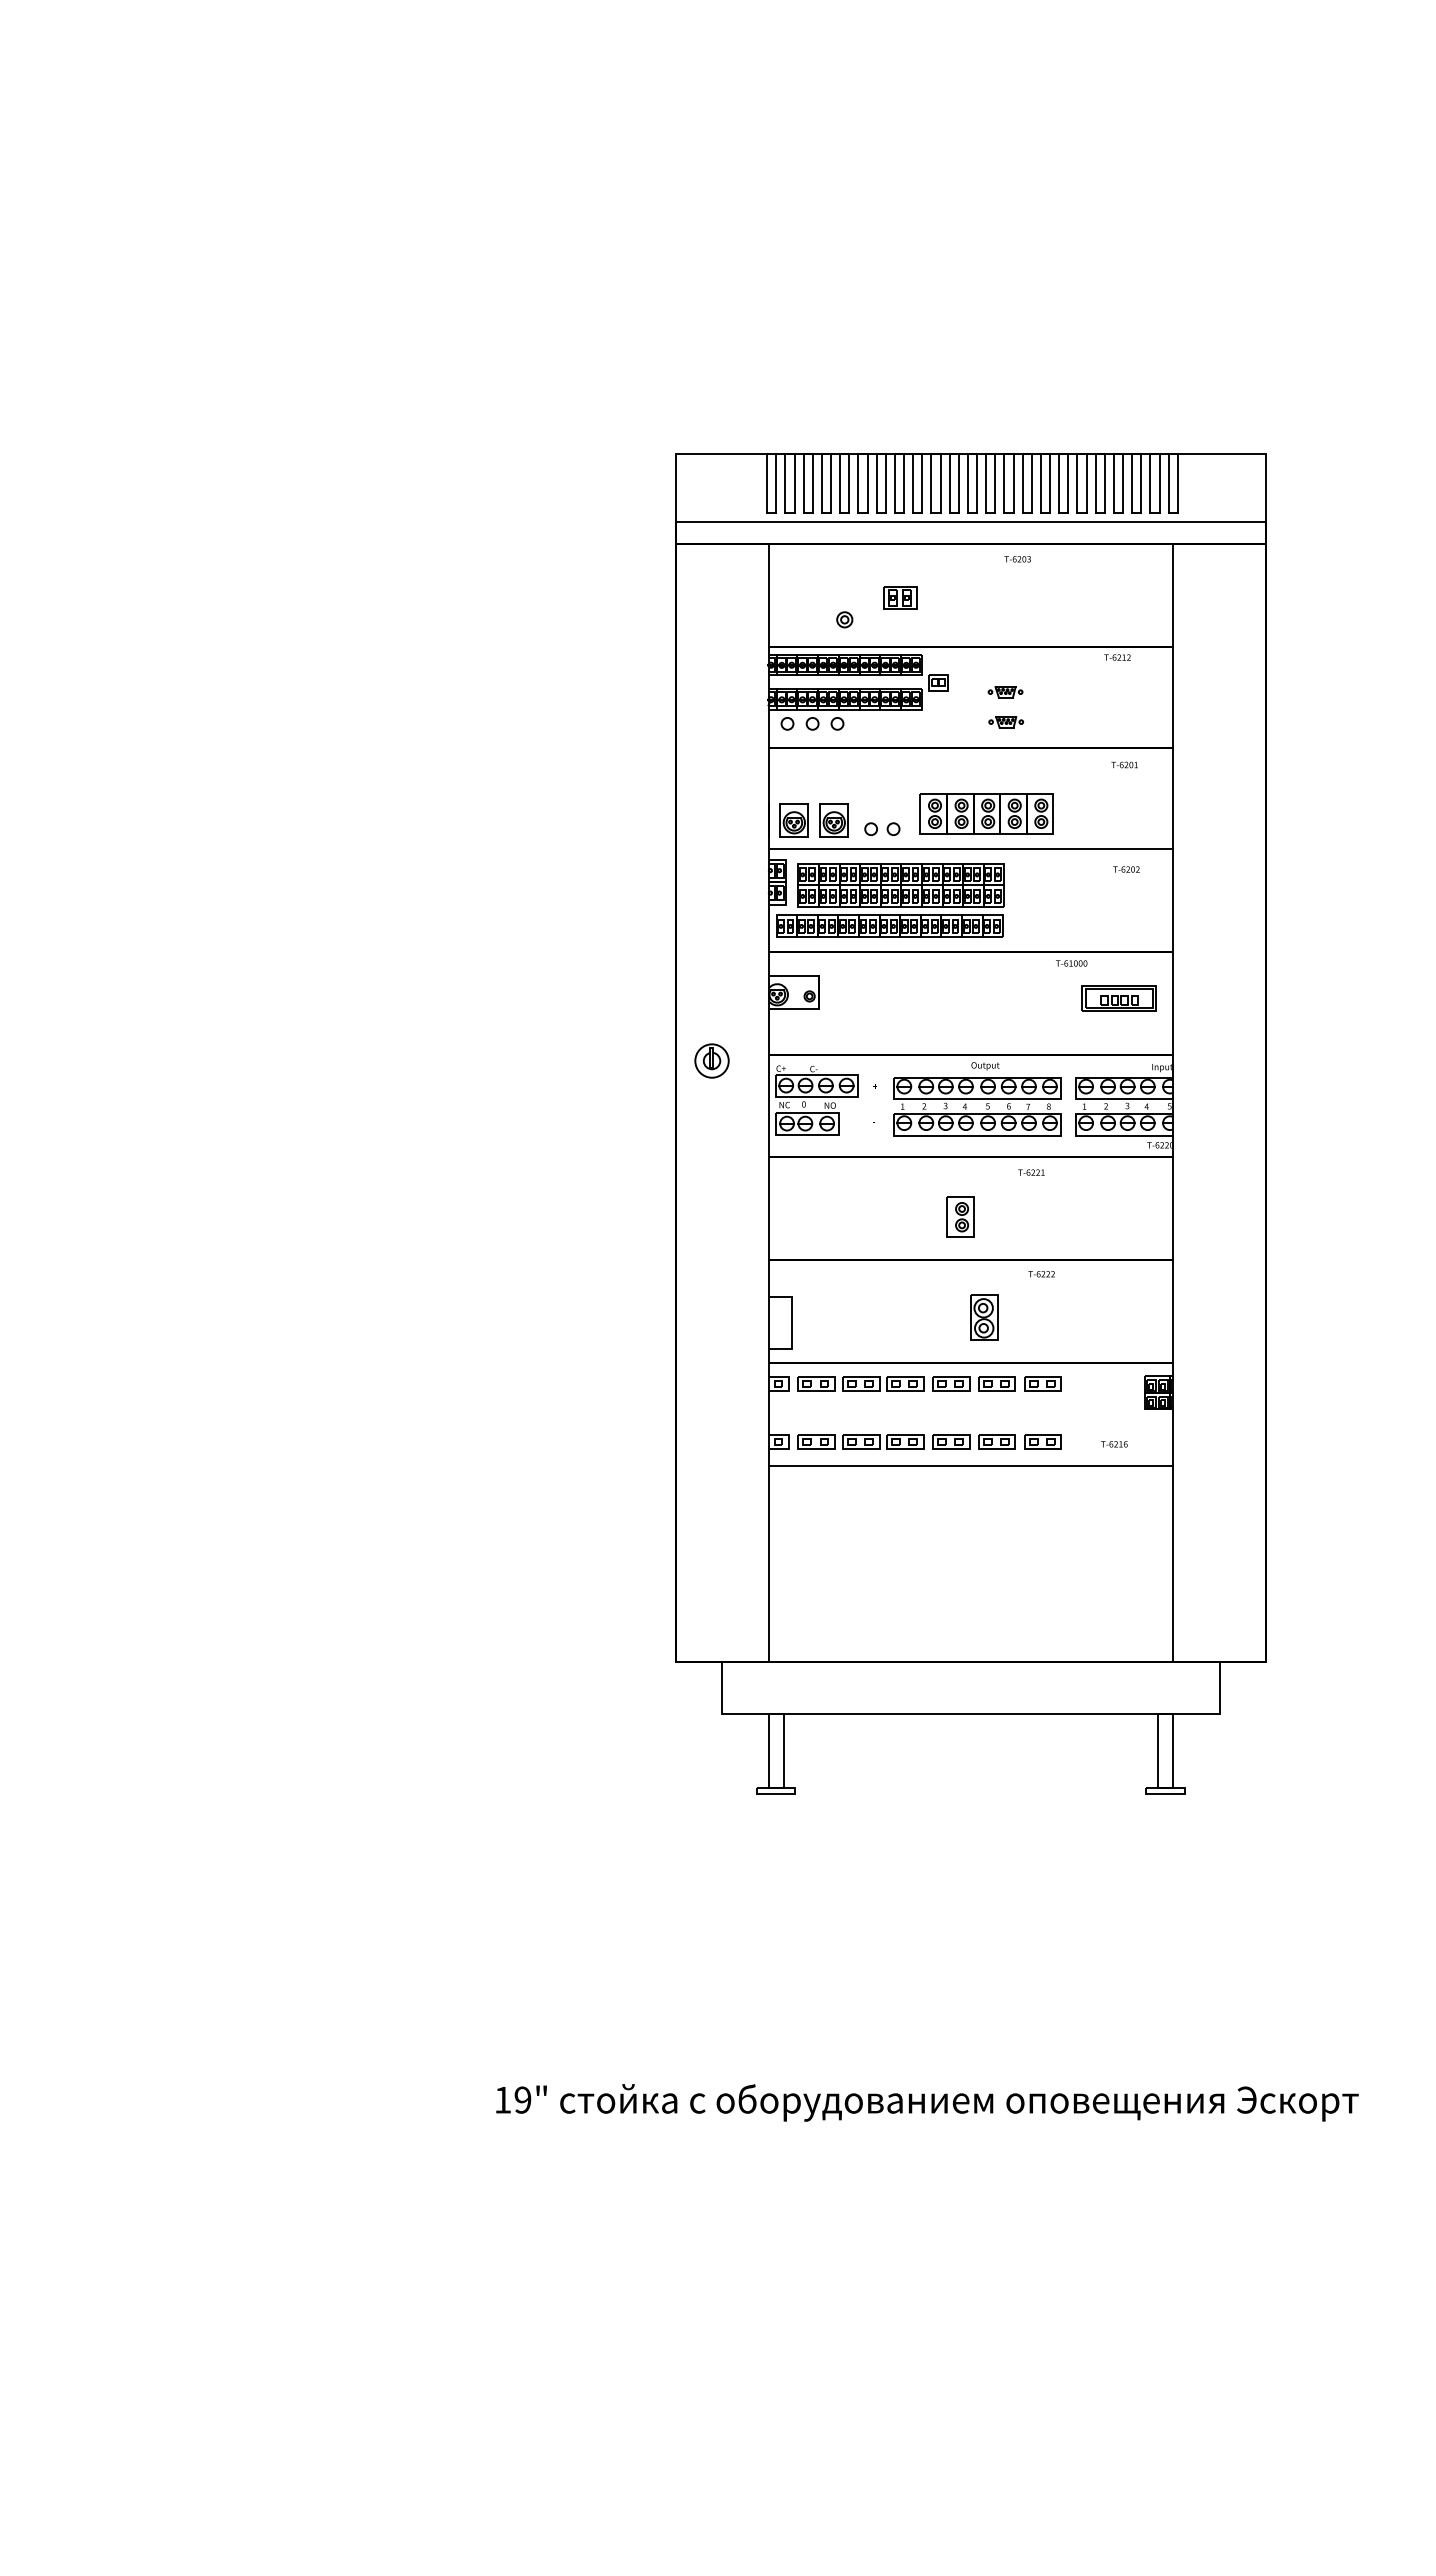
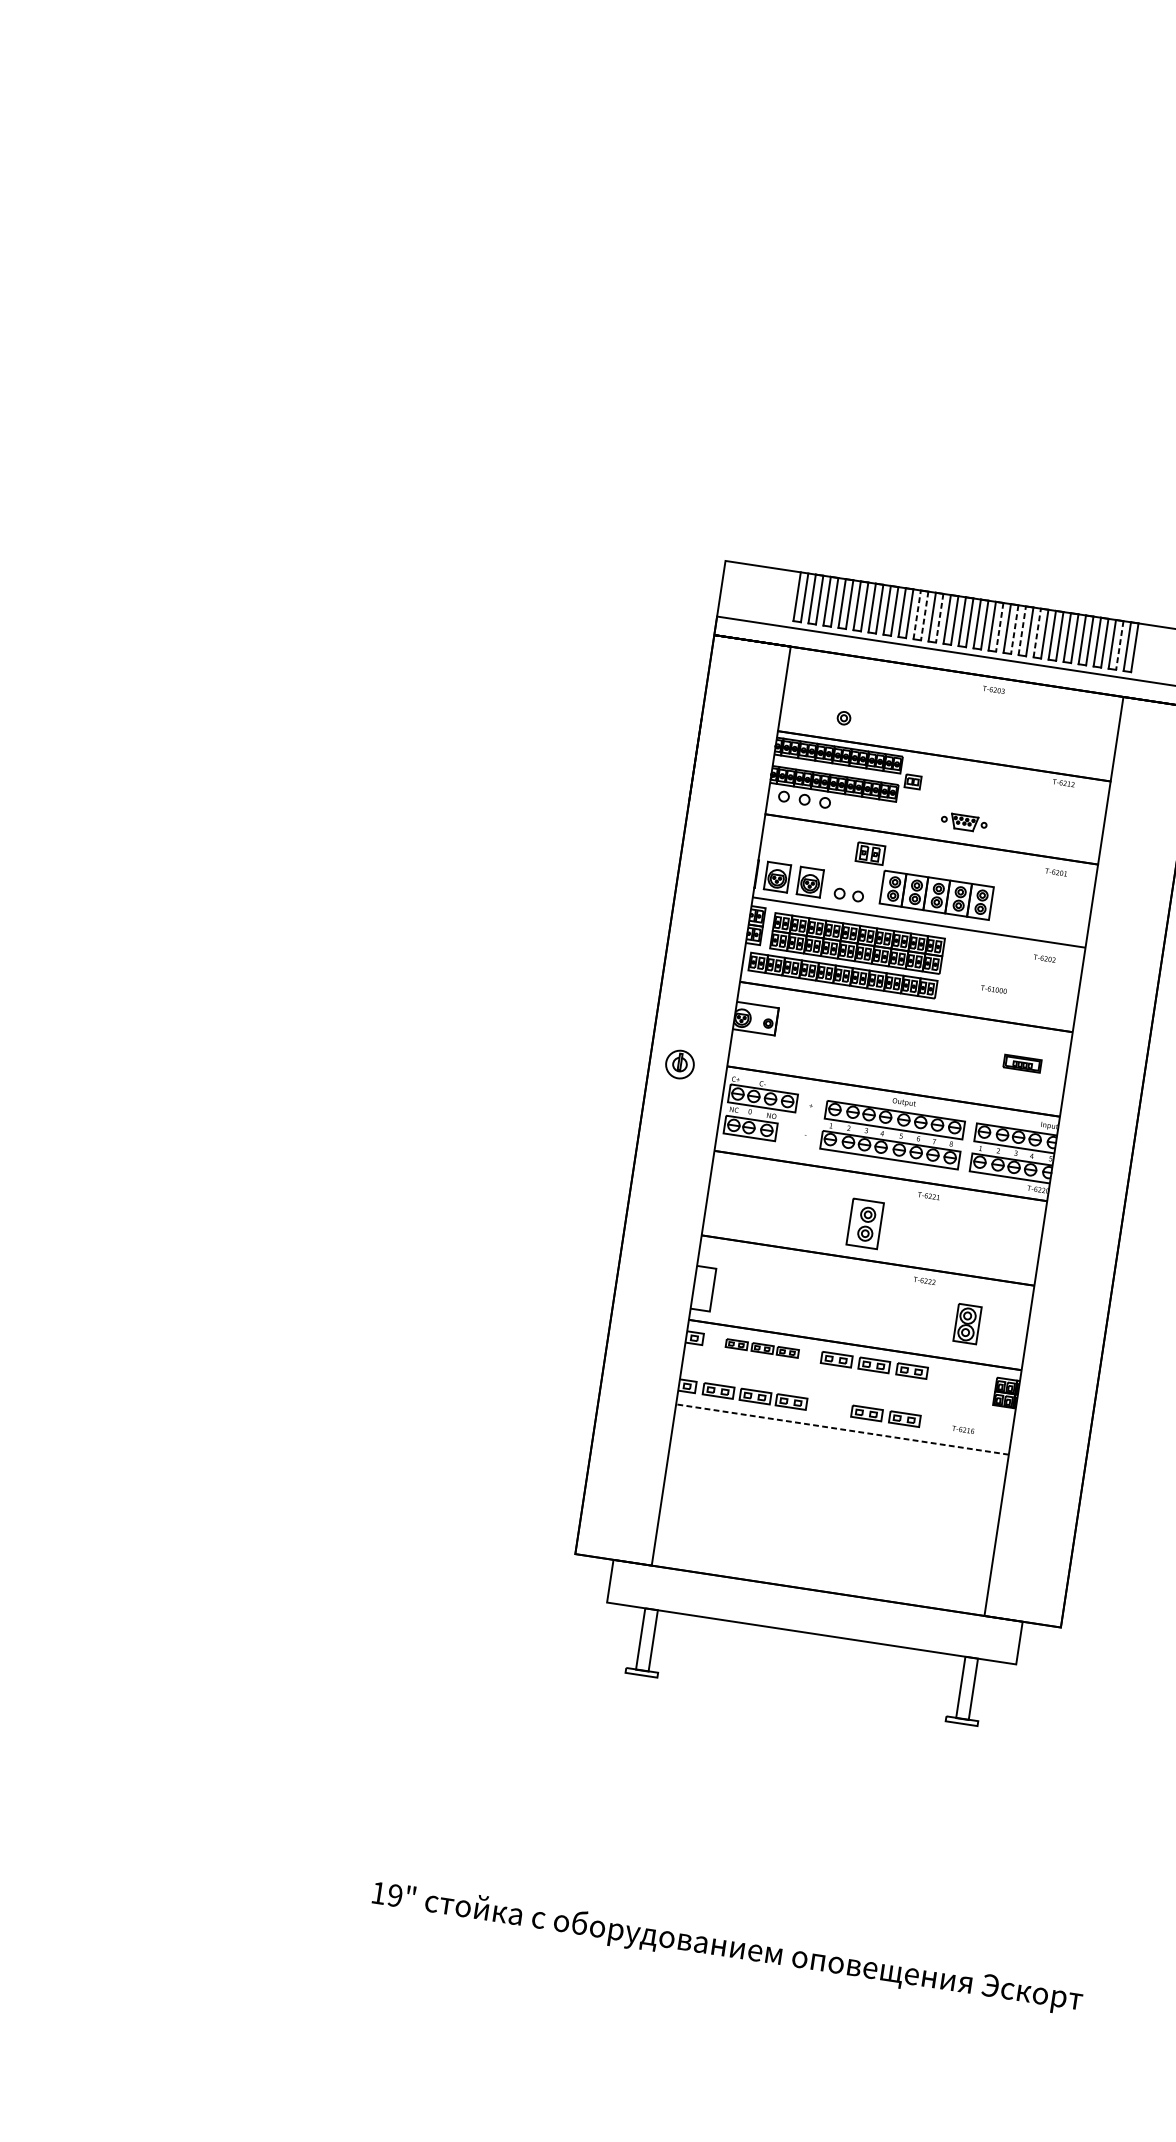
line: (913, 483) -> (917, 614), solid -> dashed
line: (922, 483) -> (924, 615), solid -> dashed
line: (940, 483) -> (939, 618), solid -> dashed
line: (1013, 483) -> (999, 627), solid -> dashed
line: (1031, 483) -> (1014, 629), solid -> dashed
line: (1040, 483) -> (1021, 630), solid -> dashed
line: (1059, 483) -> (1037, 632), solid -> dashed
line: (1159, 483) -> (1119, 645), solid -> dashed
part: (900, 597) -> (870, 853), moved
part: (1005, 692) -> (967, 797), removed
part: (1005, 722) -> (963, 822), size x1.6
text: (1071, 963) -> (993, 989), moved
part: (1118, 998) -> (1022, 1063), size x0.6
part: (960, 1216) -> (864, 1223), size x1.4
part: (984, 1317) -> (967, 1323), moved
part: (860, 1383) -> (761, 1348), size x0.7
part: (951, 1441) -> (829, 1407), removed
line: (970, 1465) -> (842, 1429), solid -> dashed

